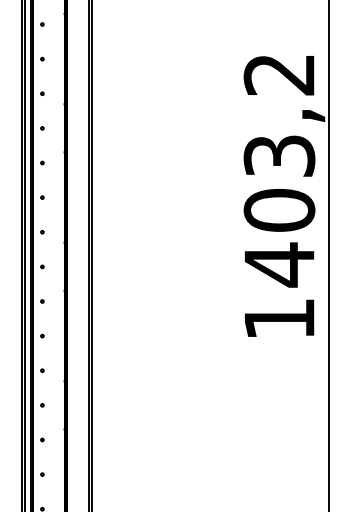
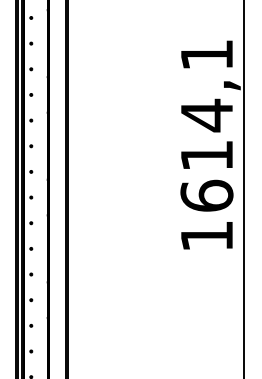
text: (279, 171) -> (206, 126), 1403,2 -> 1614,1

